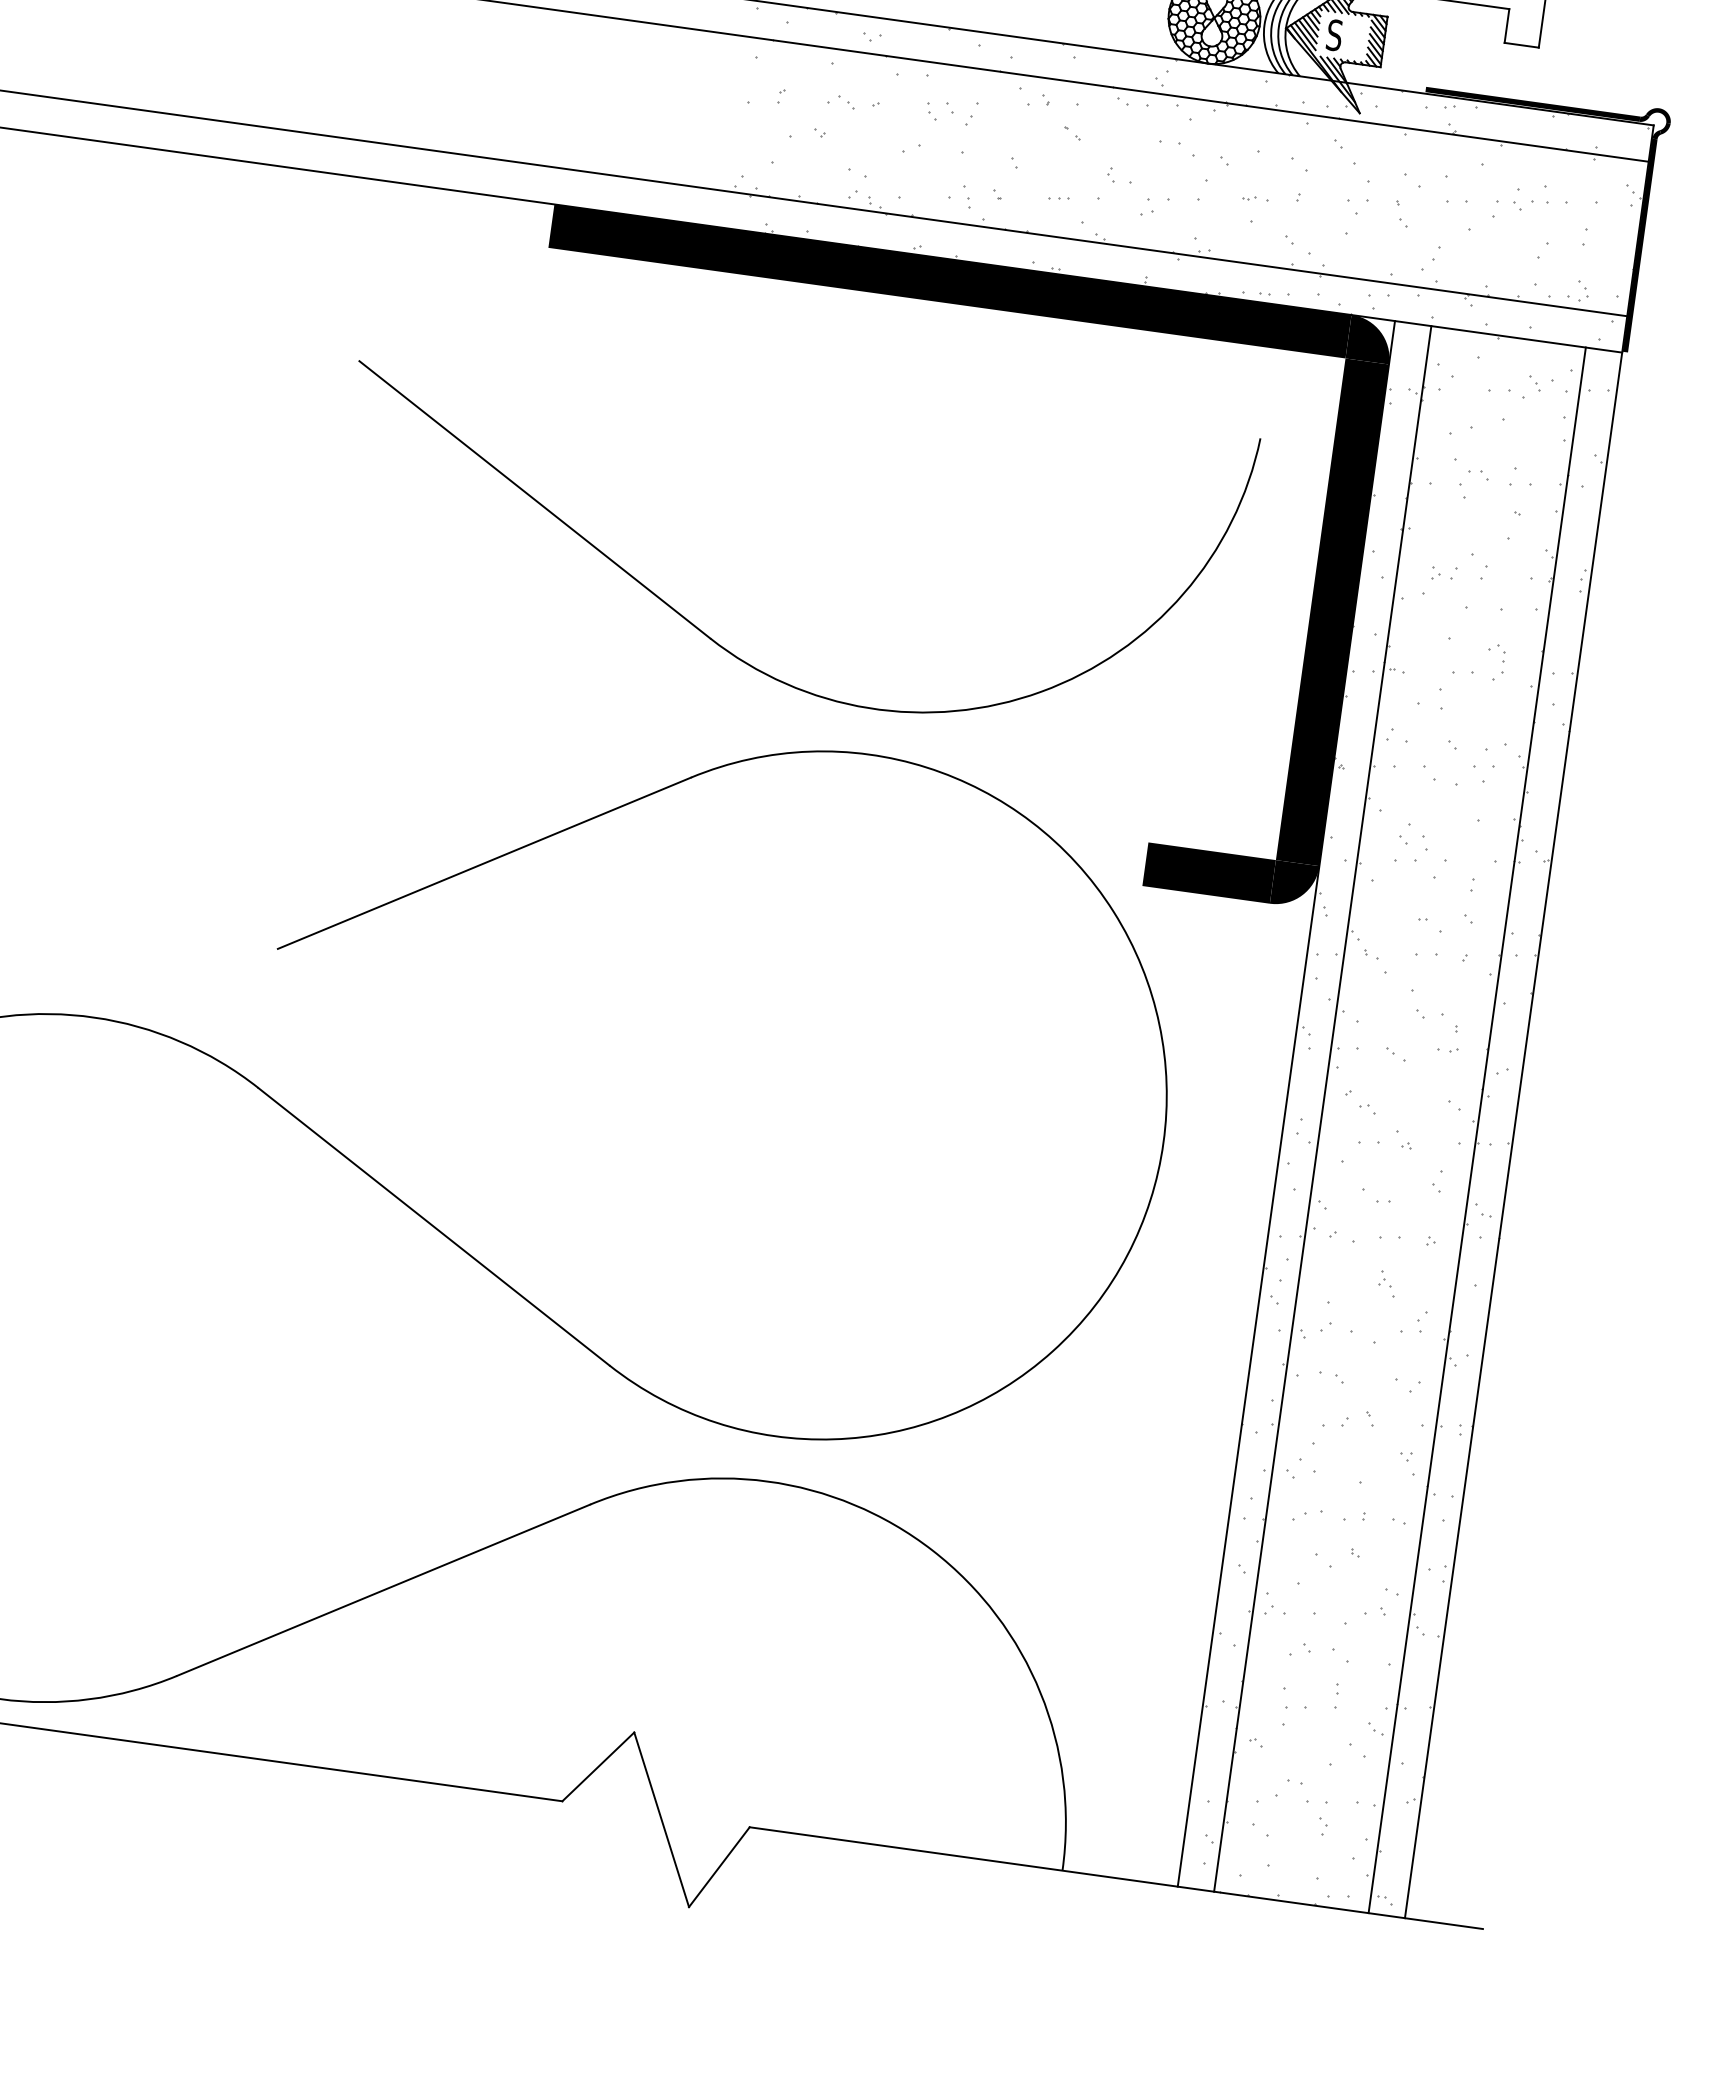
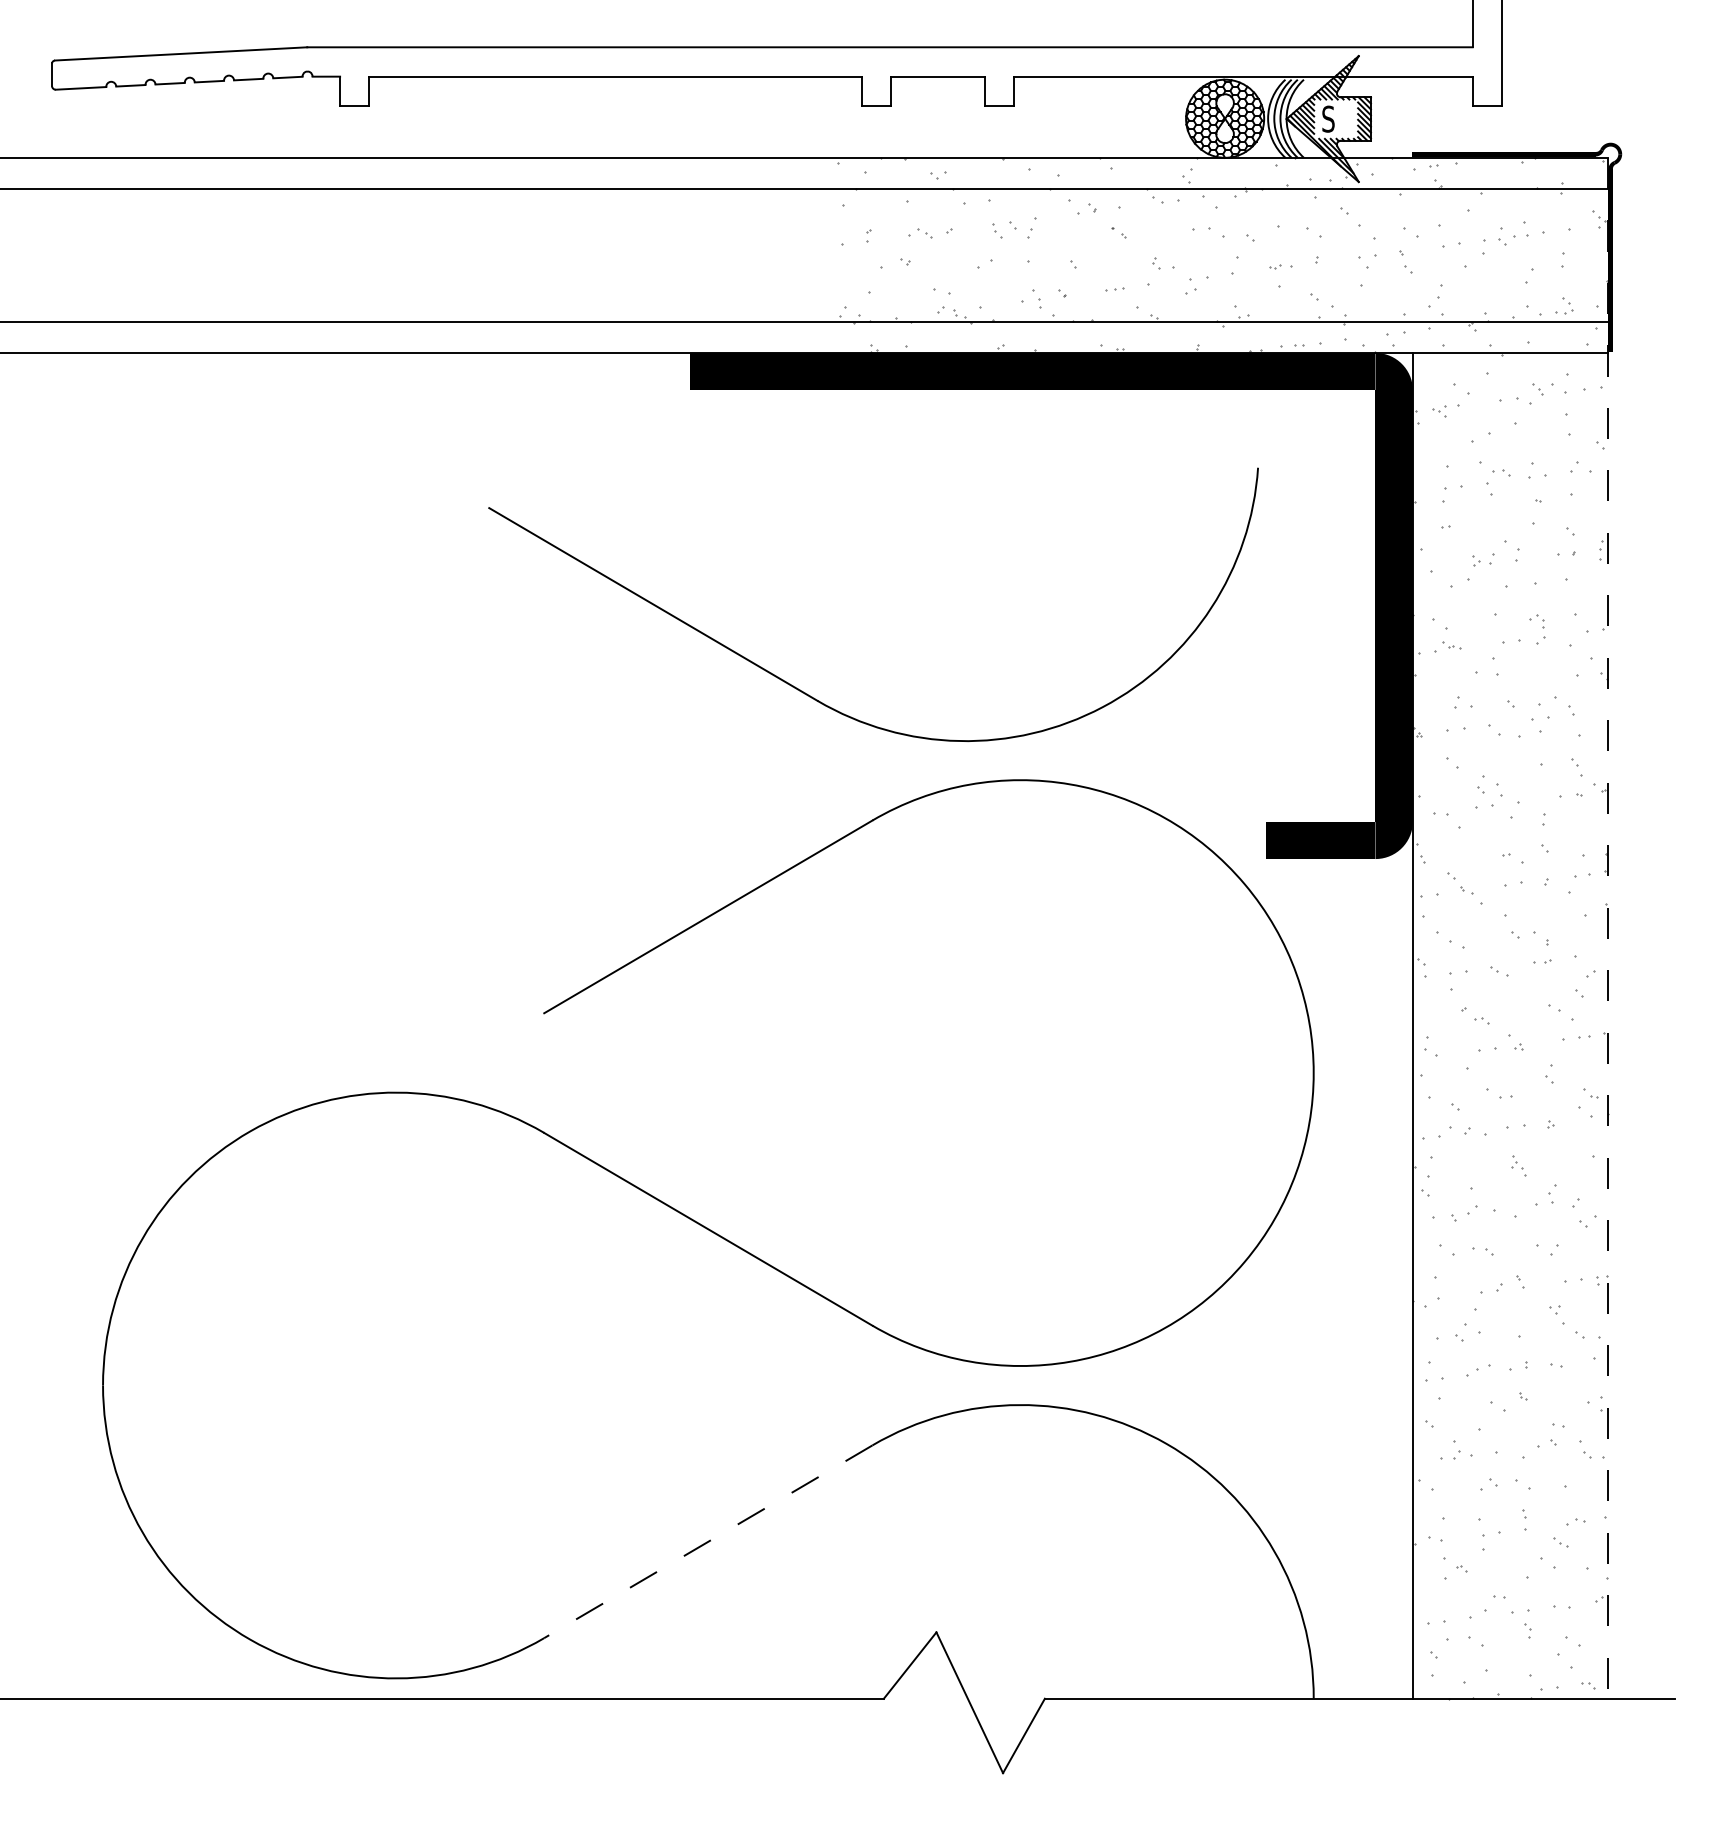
part: (712, 638) -> (819, 700), moved
line: (1529, 1022) -> (1608, 928), solid -> dashed
line: (1323, 1108) -> (1444, 1025), removed
line: (1476, 1129) -> (1576, 1025), removed
line: (382, 1591) -> (707, 1542), solid -> dashed

